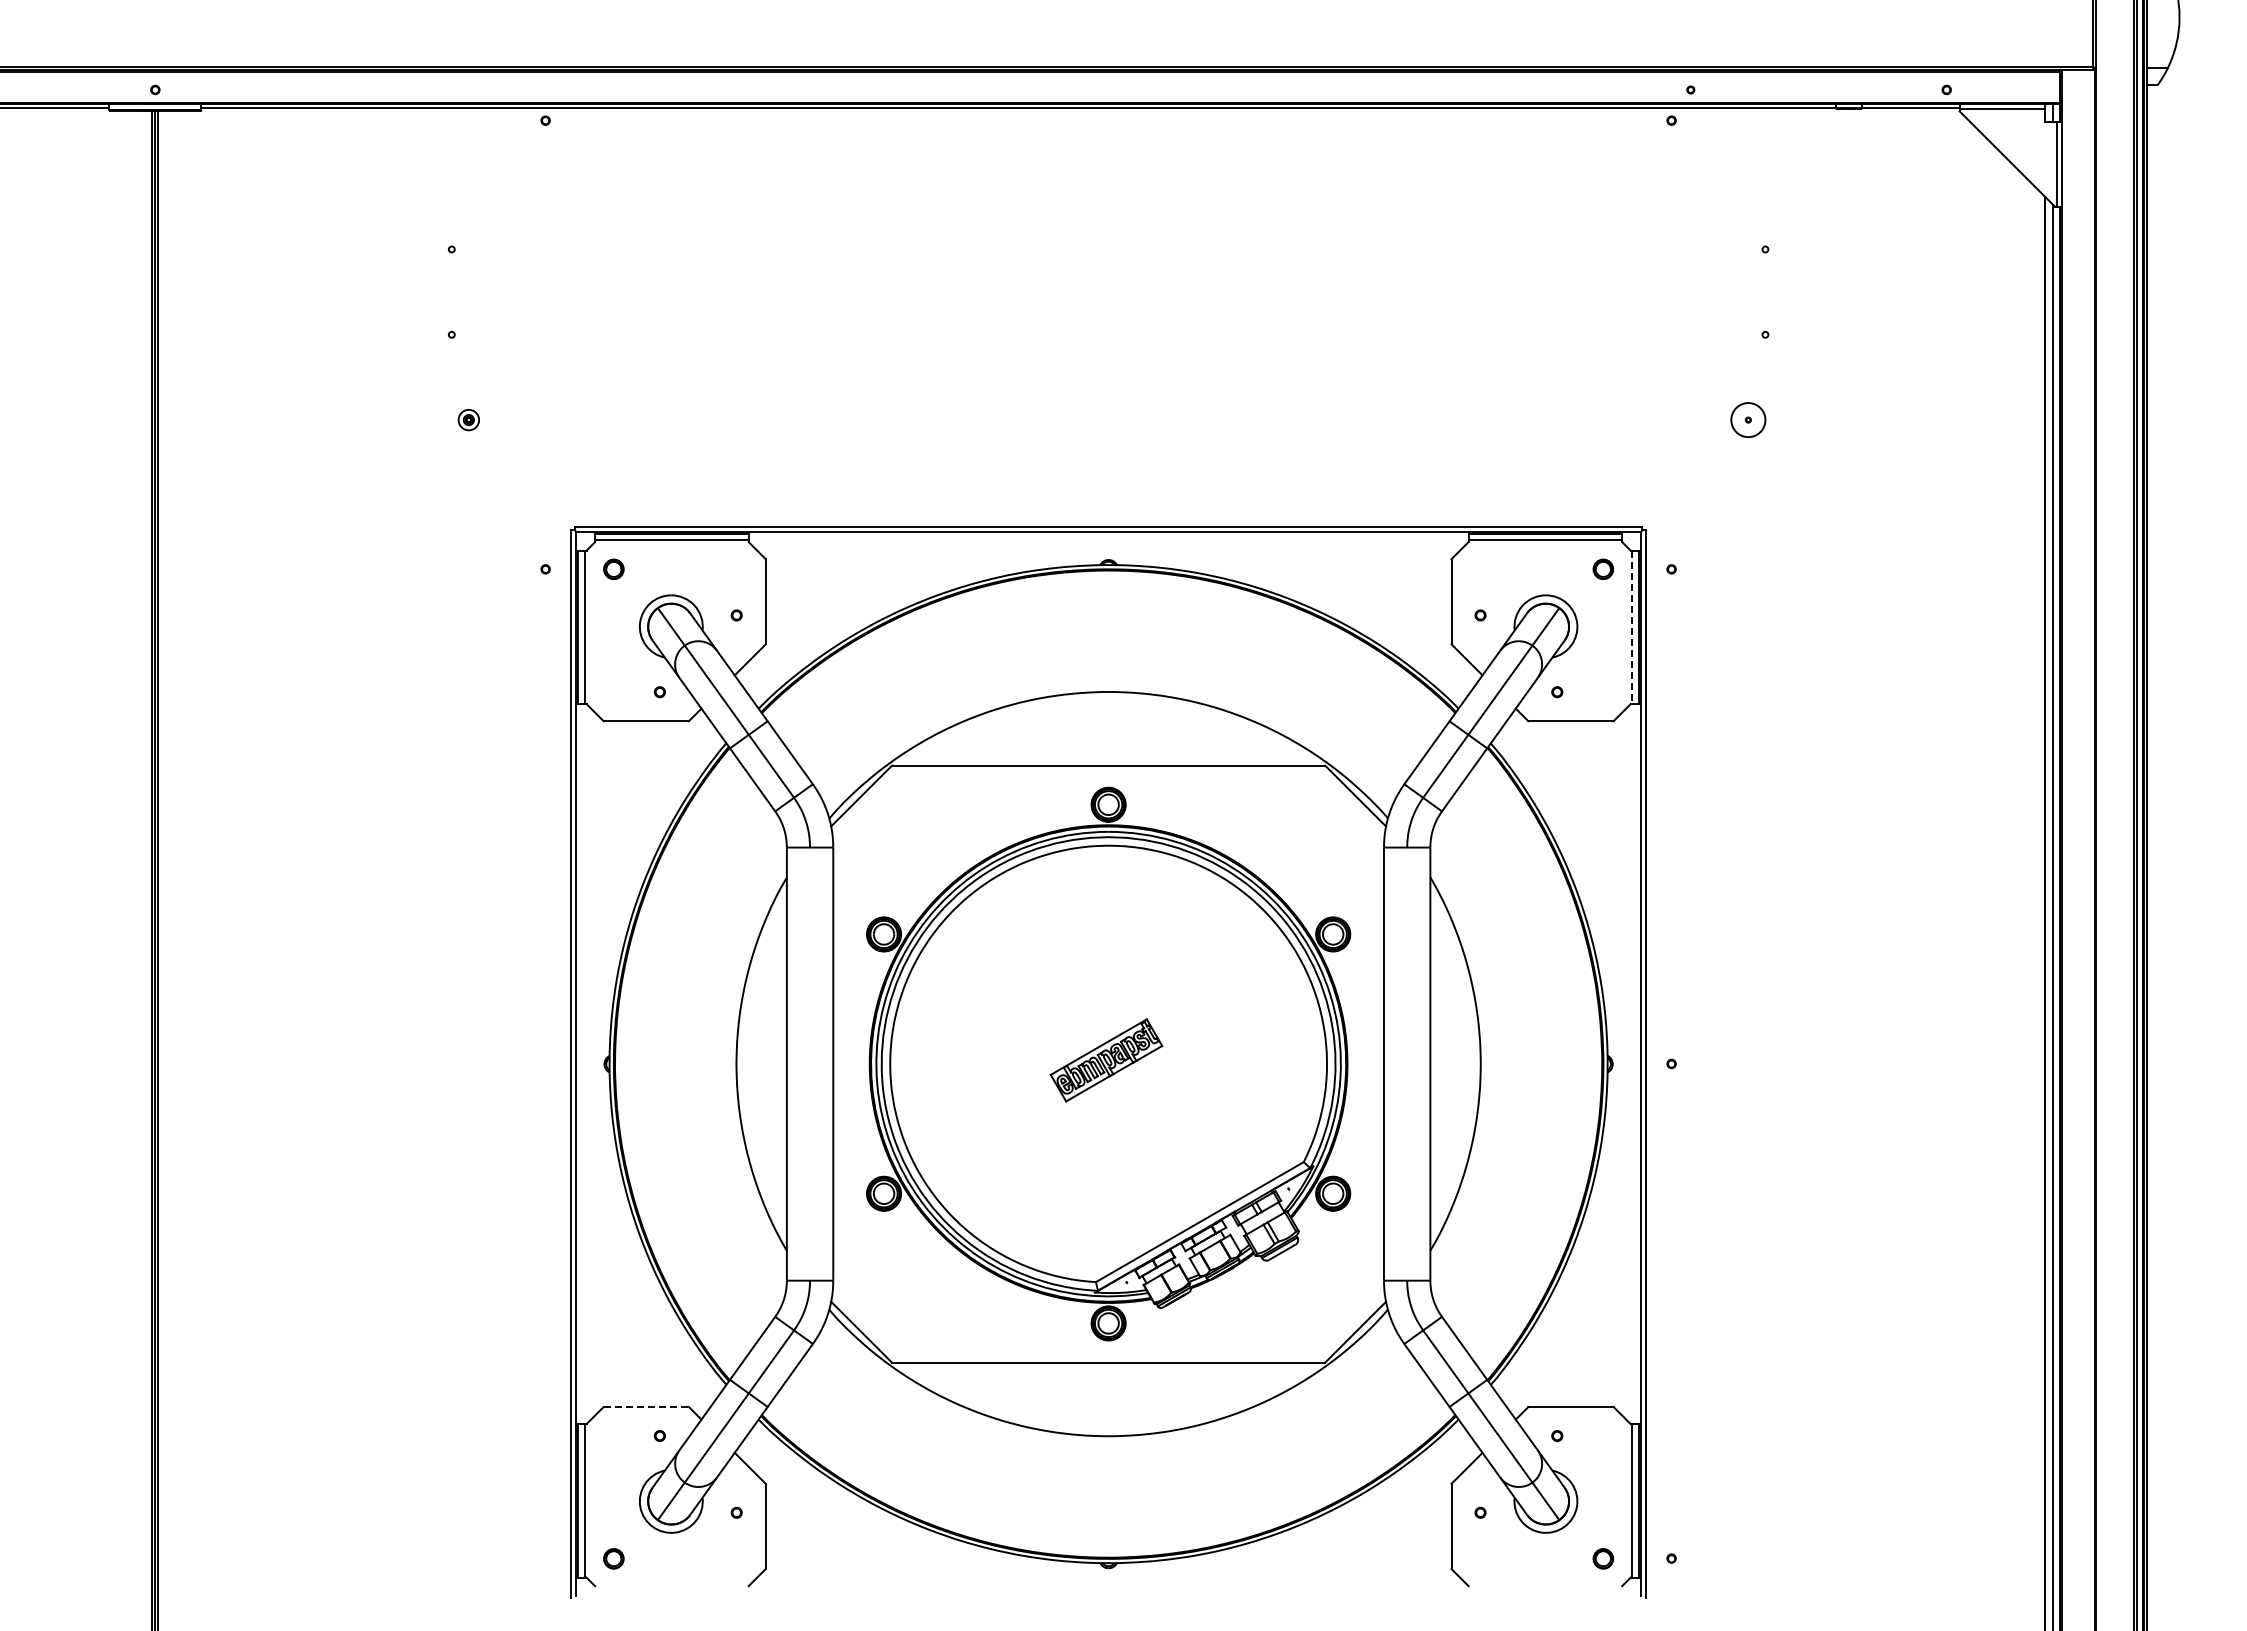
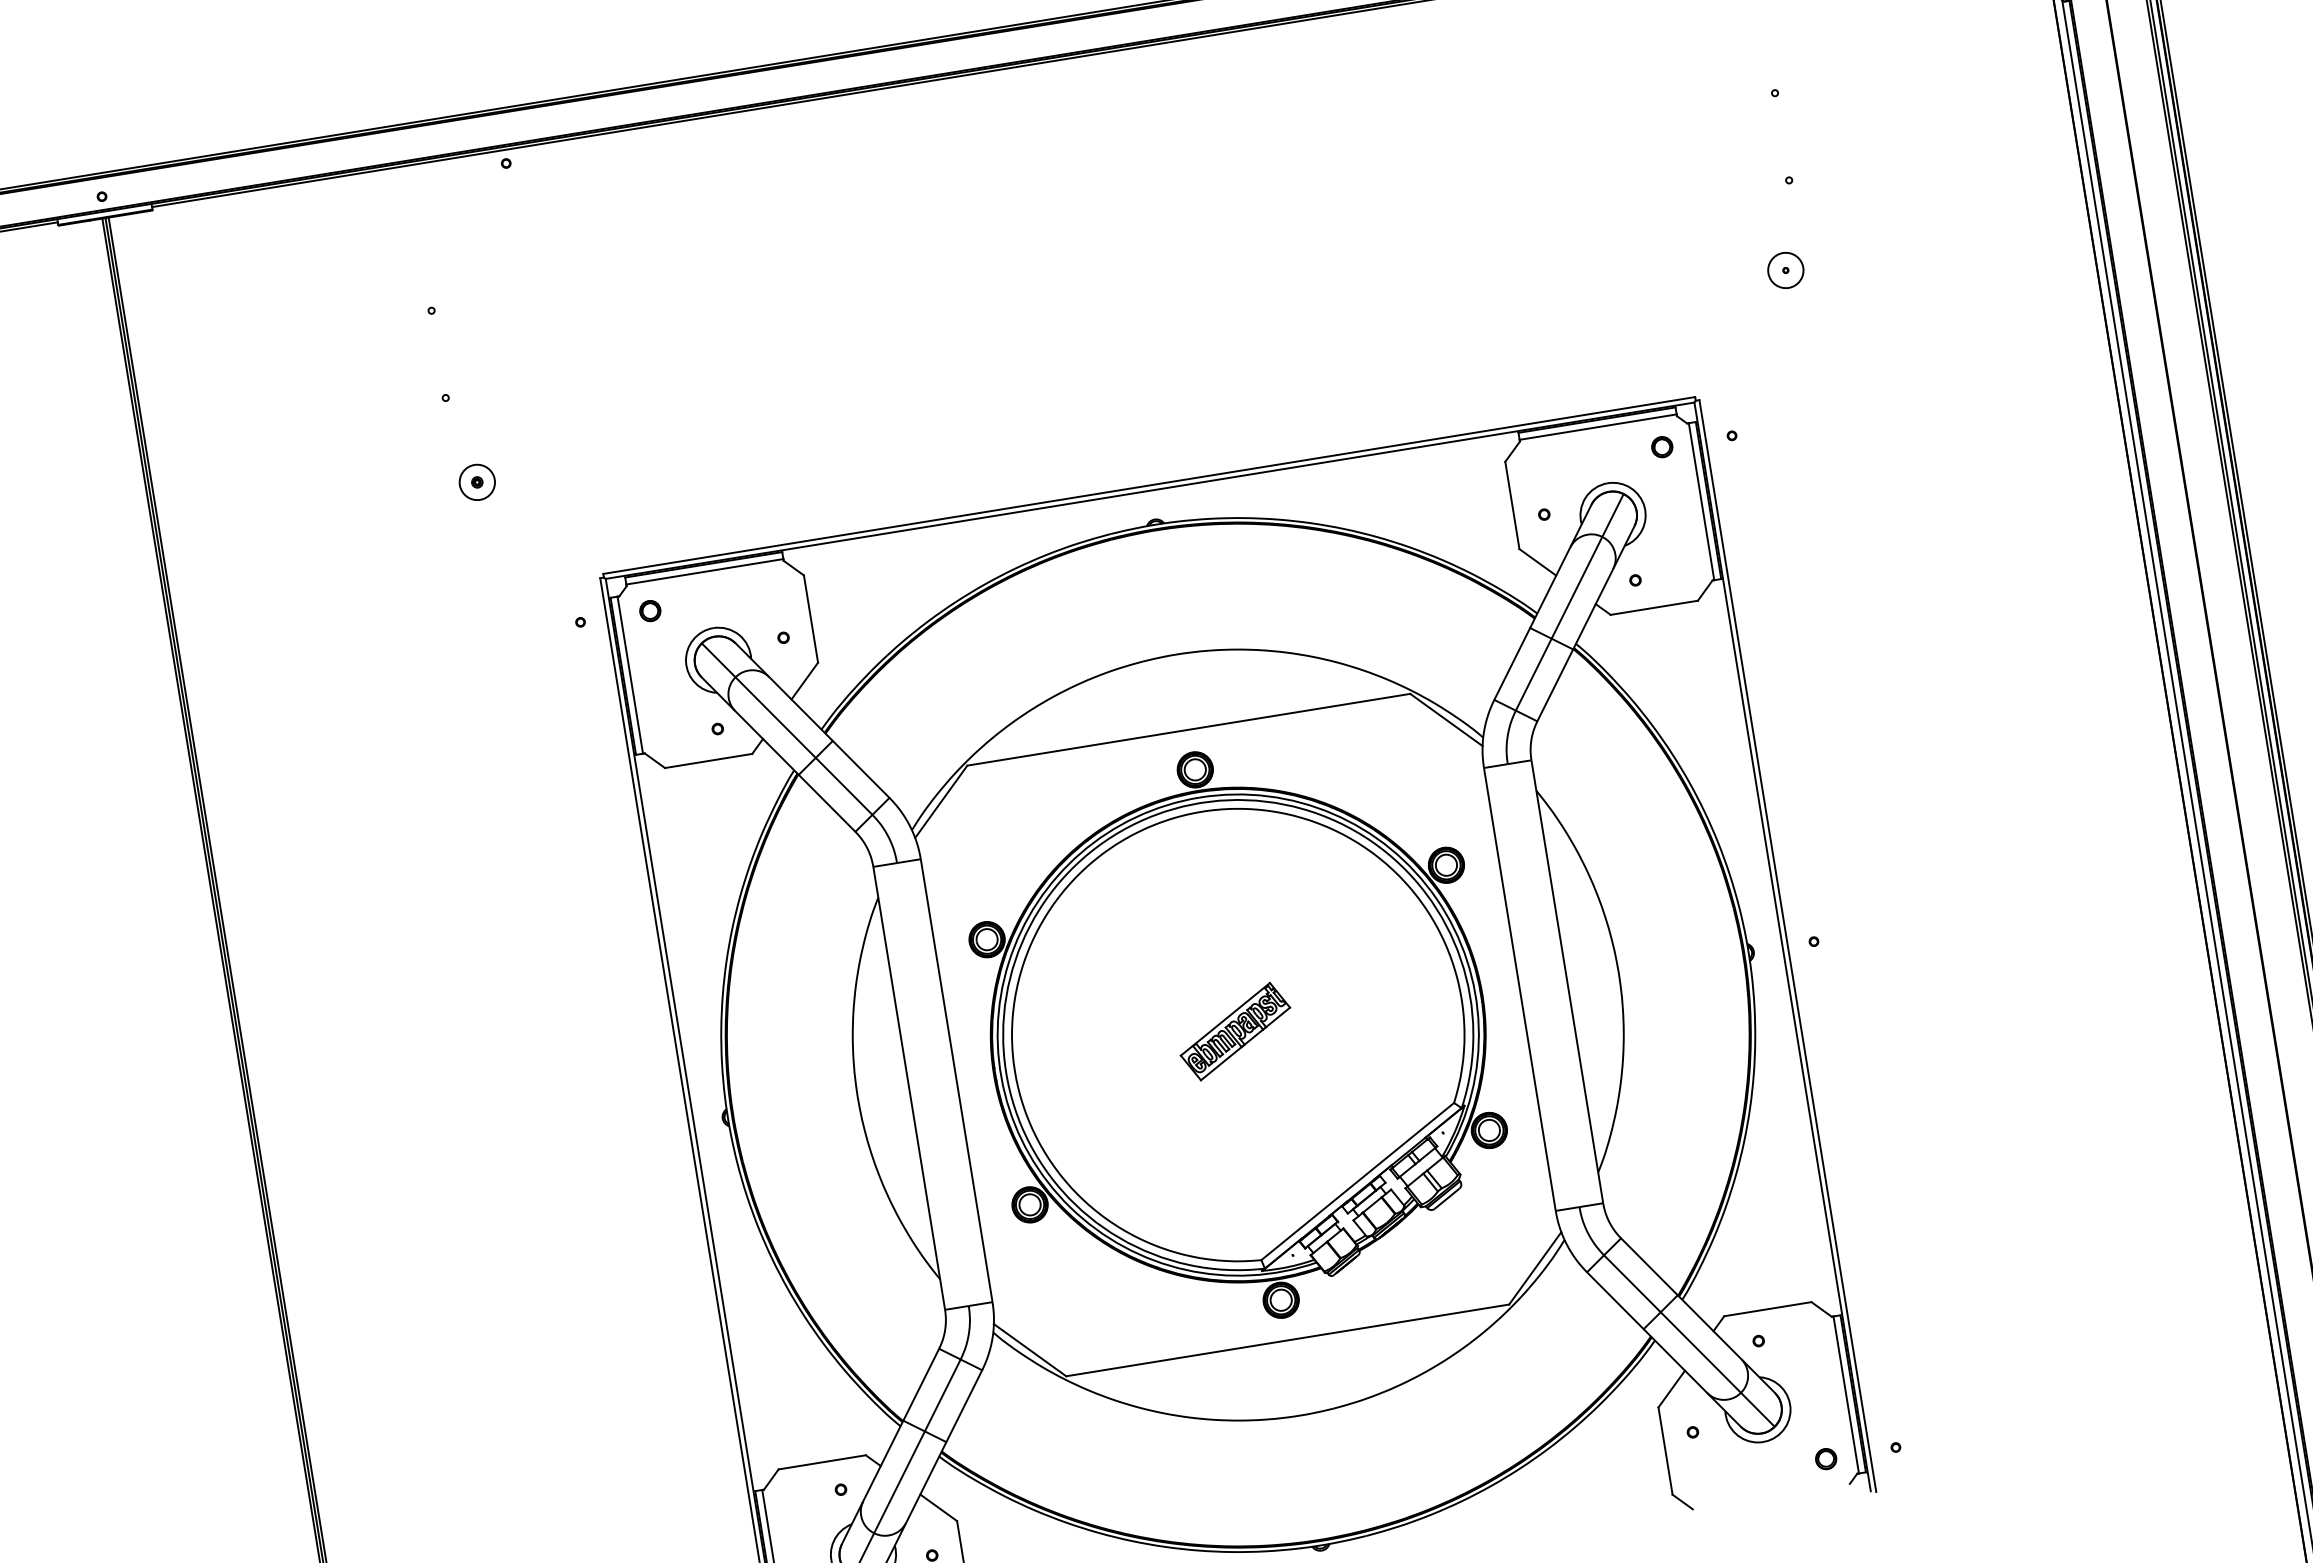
circle: (468, 420) -> (477, 482), size x1.67
line: (1632, 627) -> (1701, 501), dashed -> solid
line: (646, 1407) -> (822, 1462), dashed -> solid

